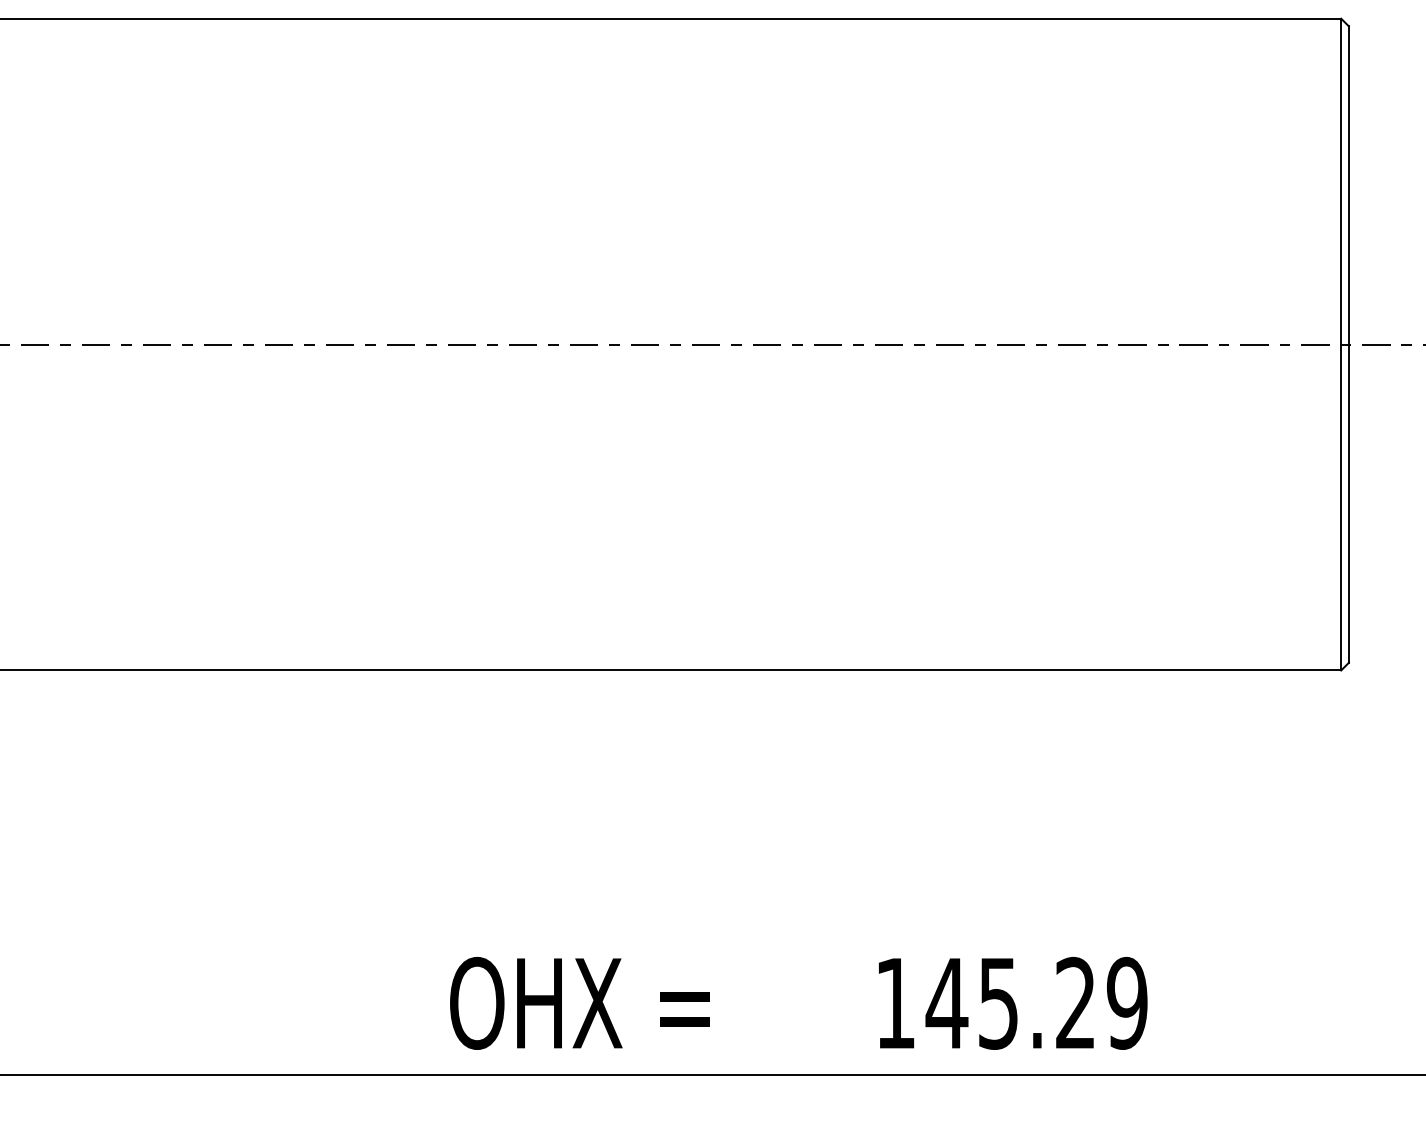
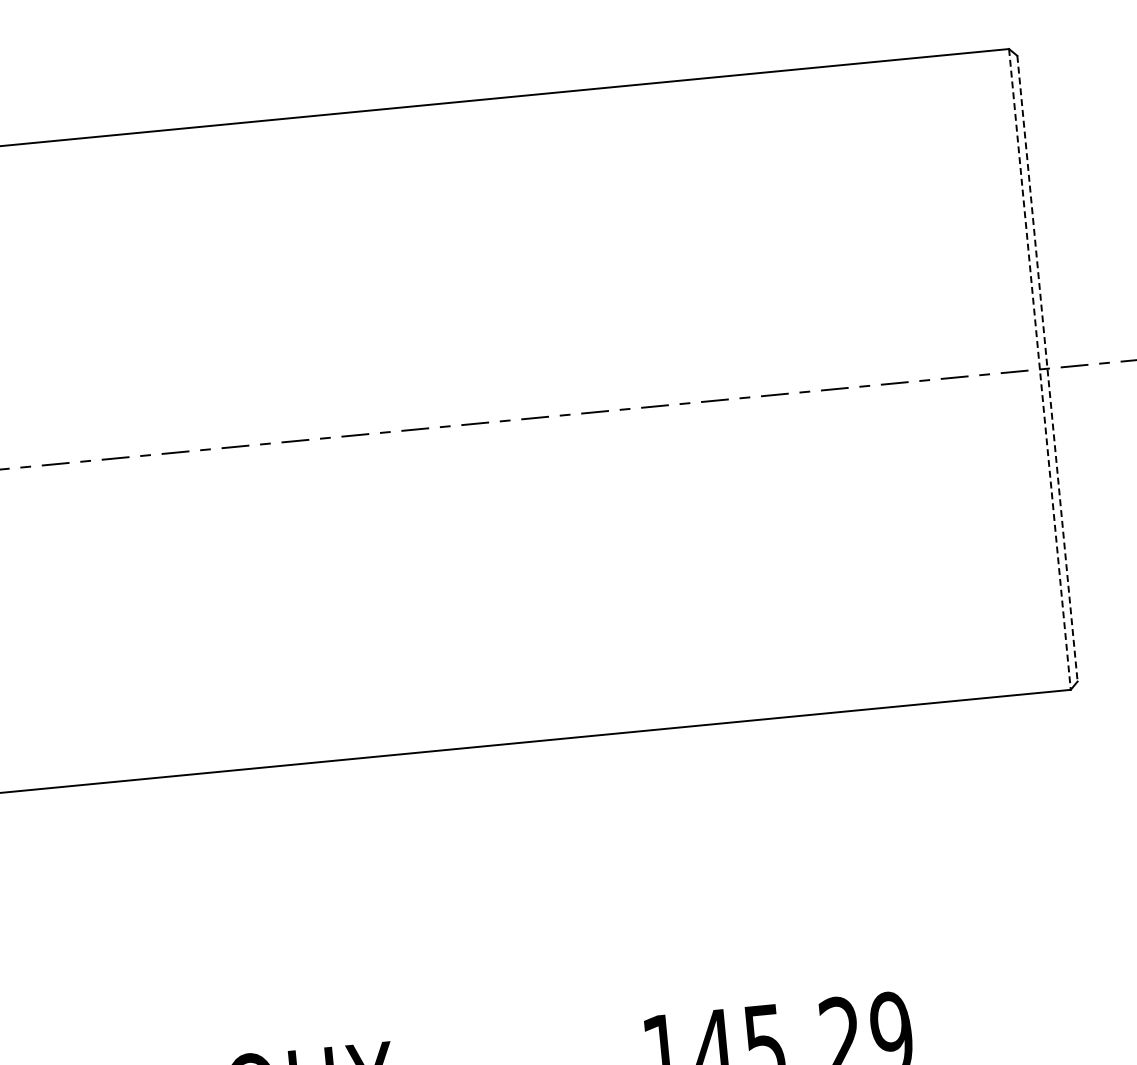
line: (1341, 344) -> (1040, 369), solid -> dashed
line: (1348, 345) -> (1047, 369), solid -> dashed

